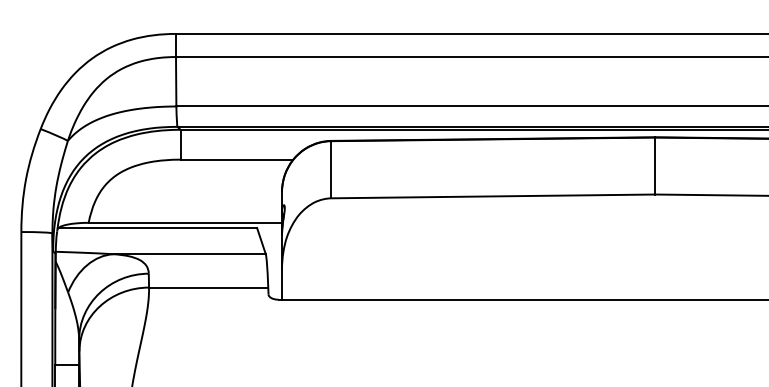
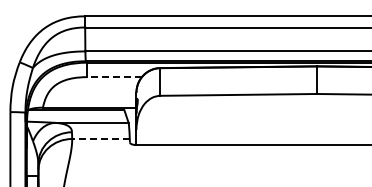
line: (236, 160) -> (114, 77), solid -> dashed
line: (207, 286) -> (100, 138), solid -> dashed

